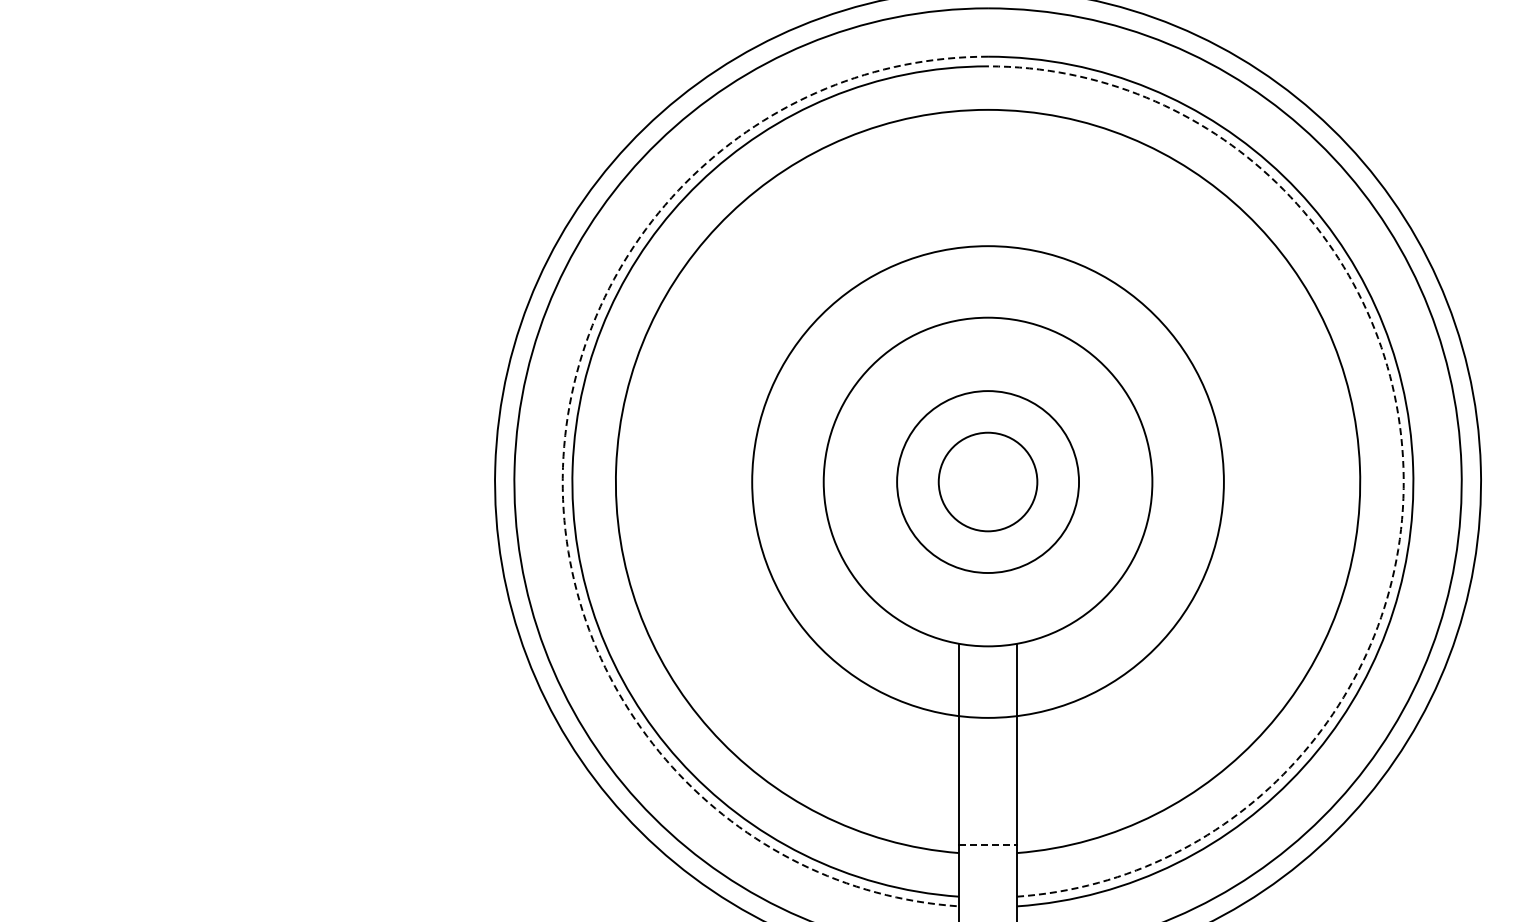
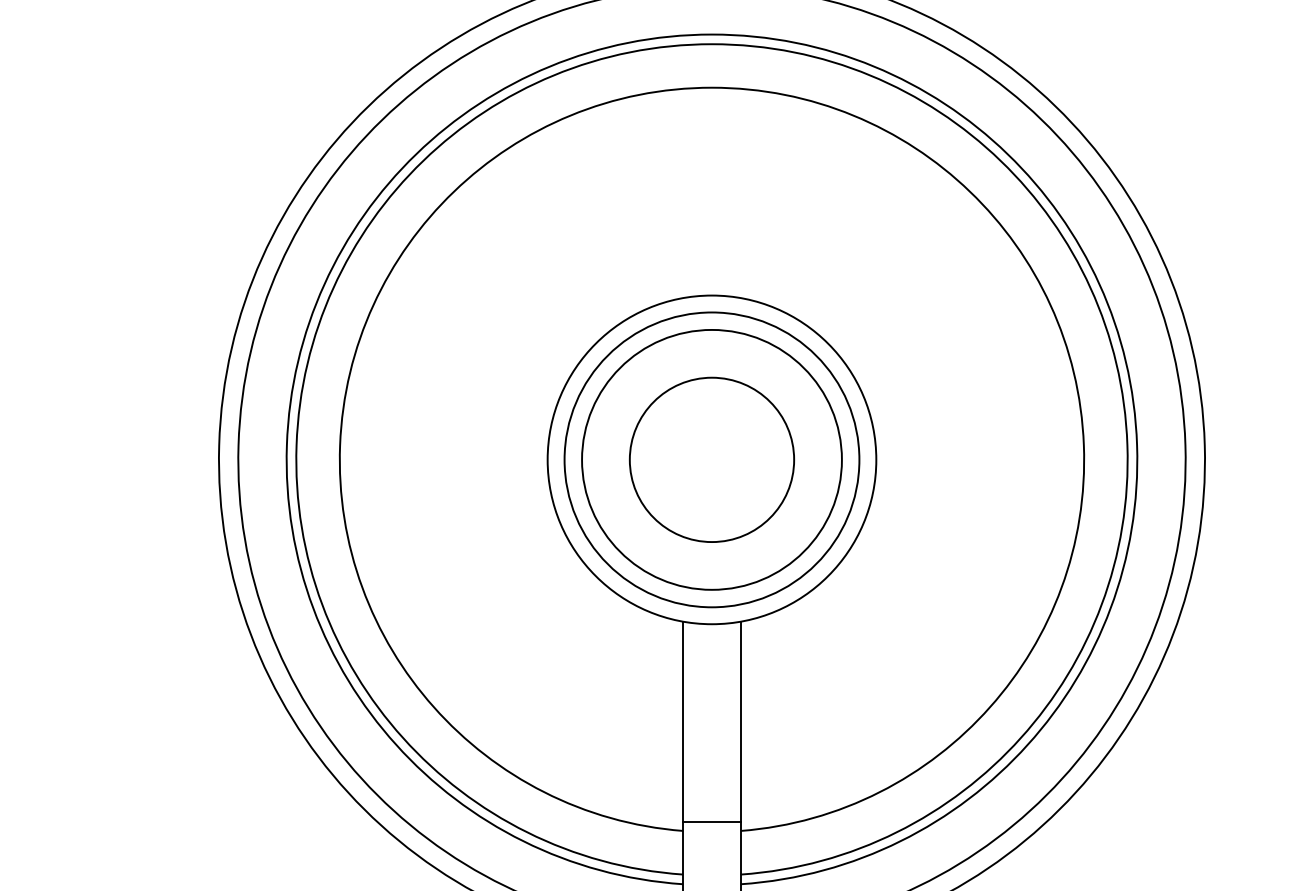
arc: (562, 467) -> (286, 445), dashed -> solid
arc: (1403, 467) -> (1127, 445), dashed -> solid
circle: (987, 481) -> (711, 459), size x0.62
circle: (987, 481) -> (711, 459), size x1.67
circle: (988, 481) -> (712, 459), size x1.43
line: (988, 844) -> (712, 822), dashed -> solid

